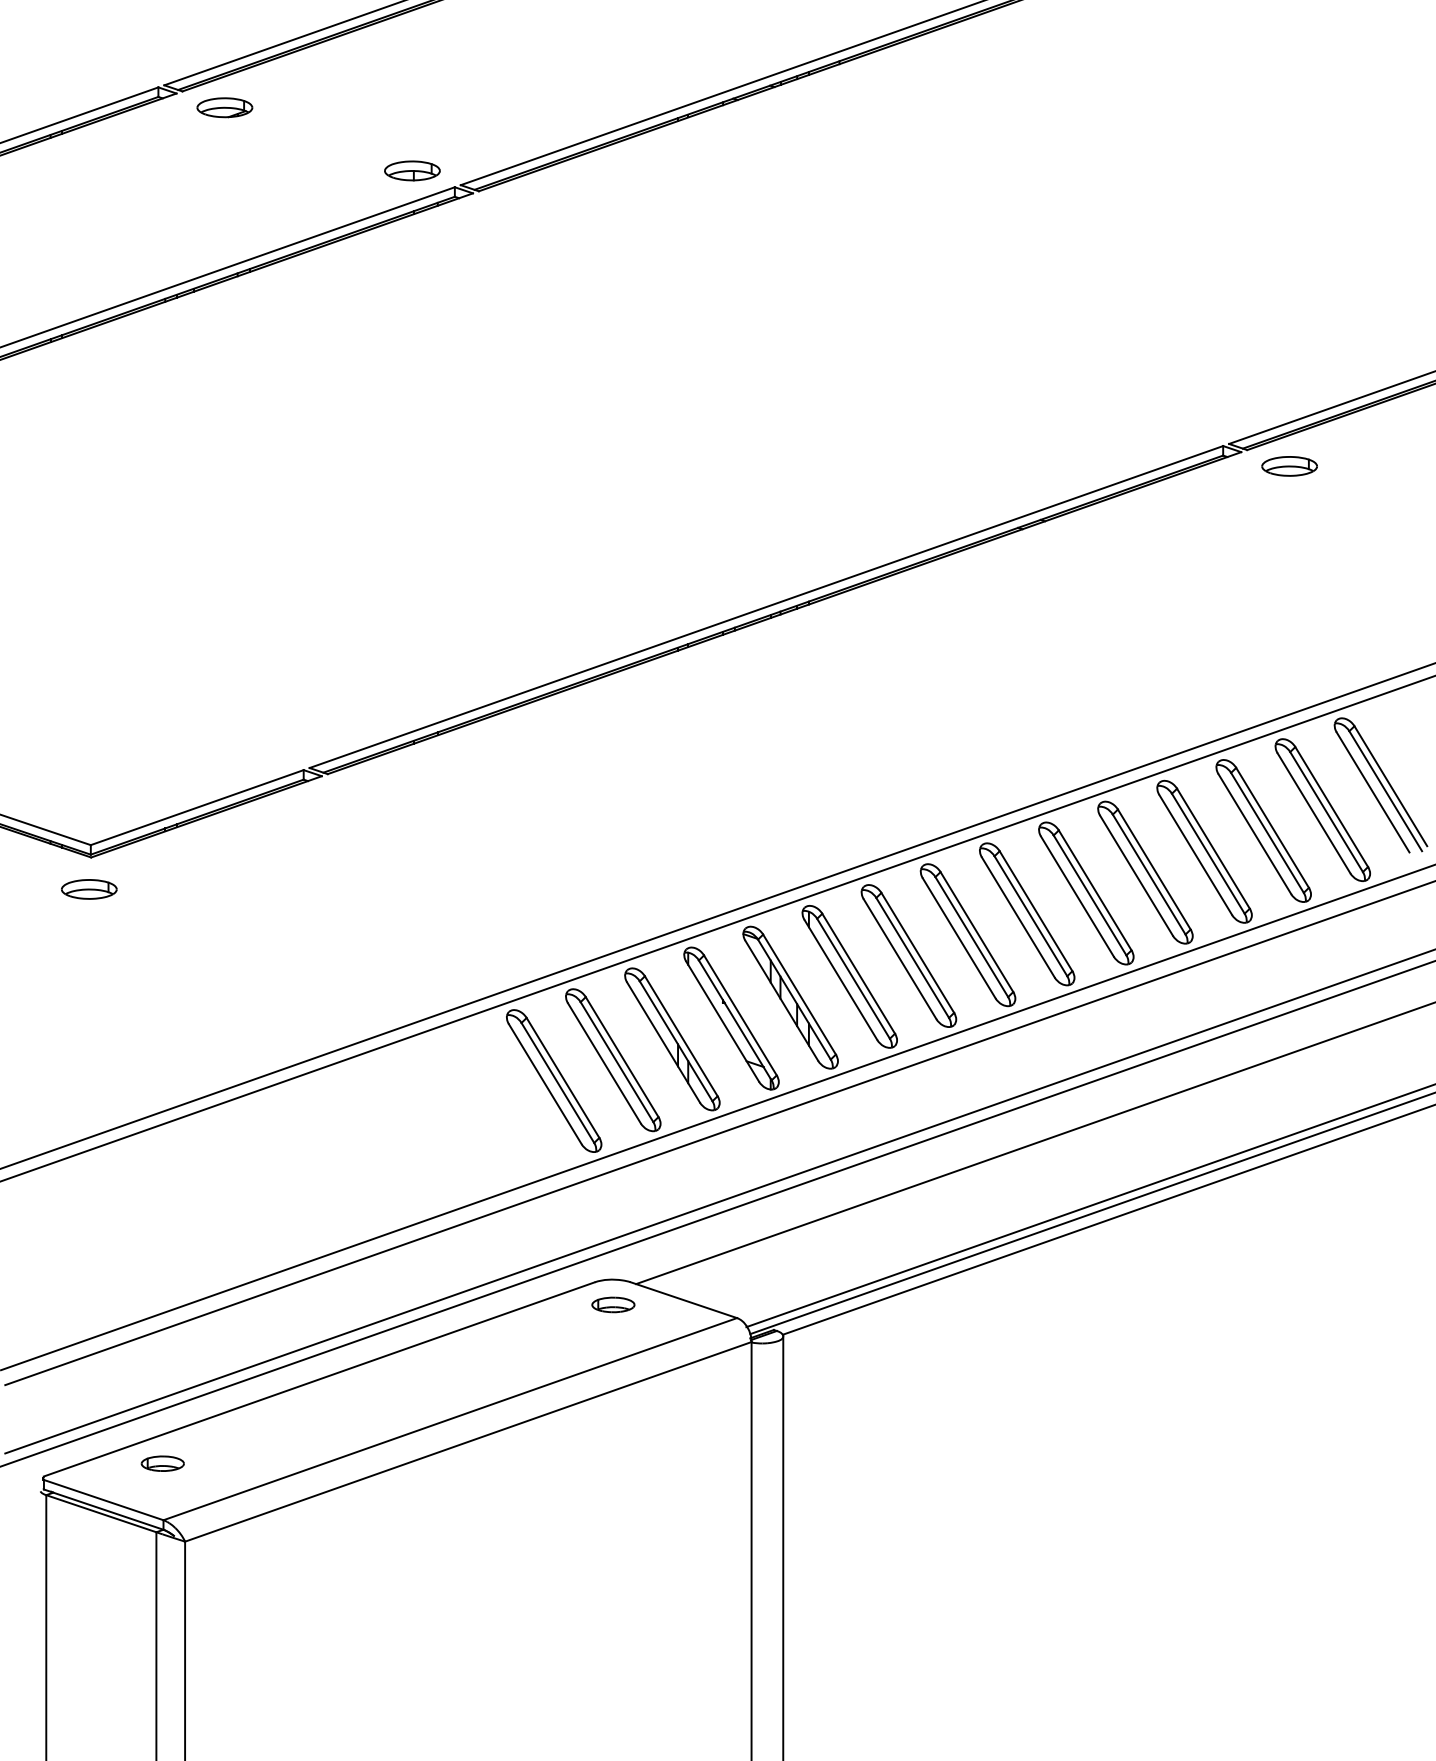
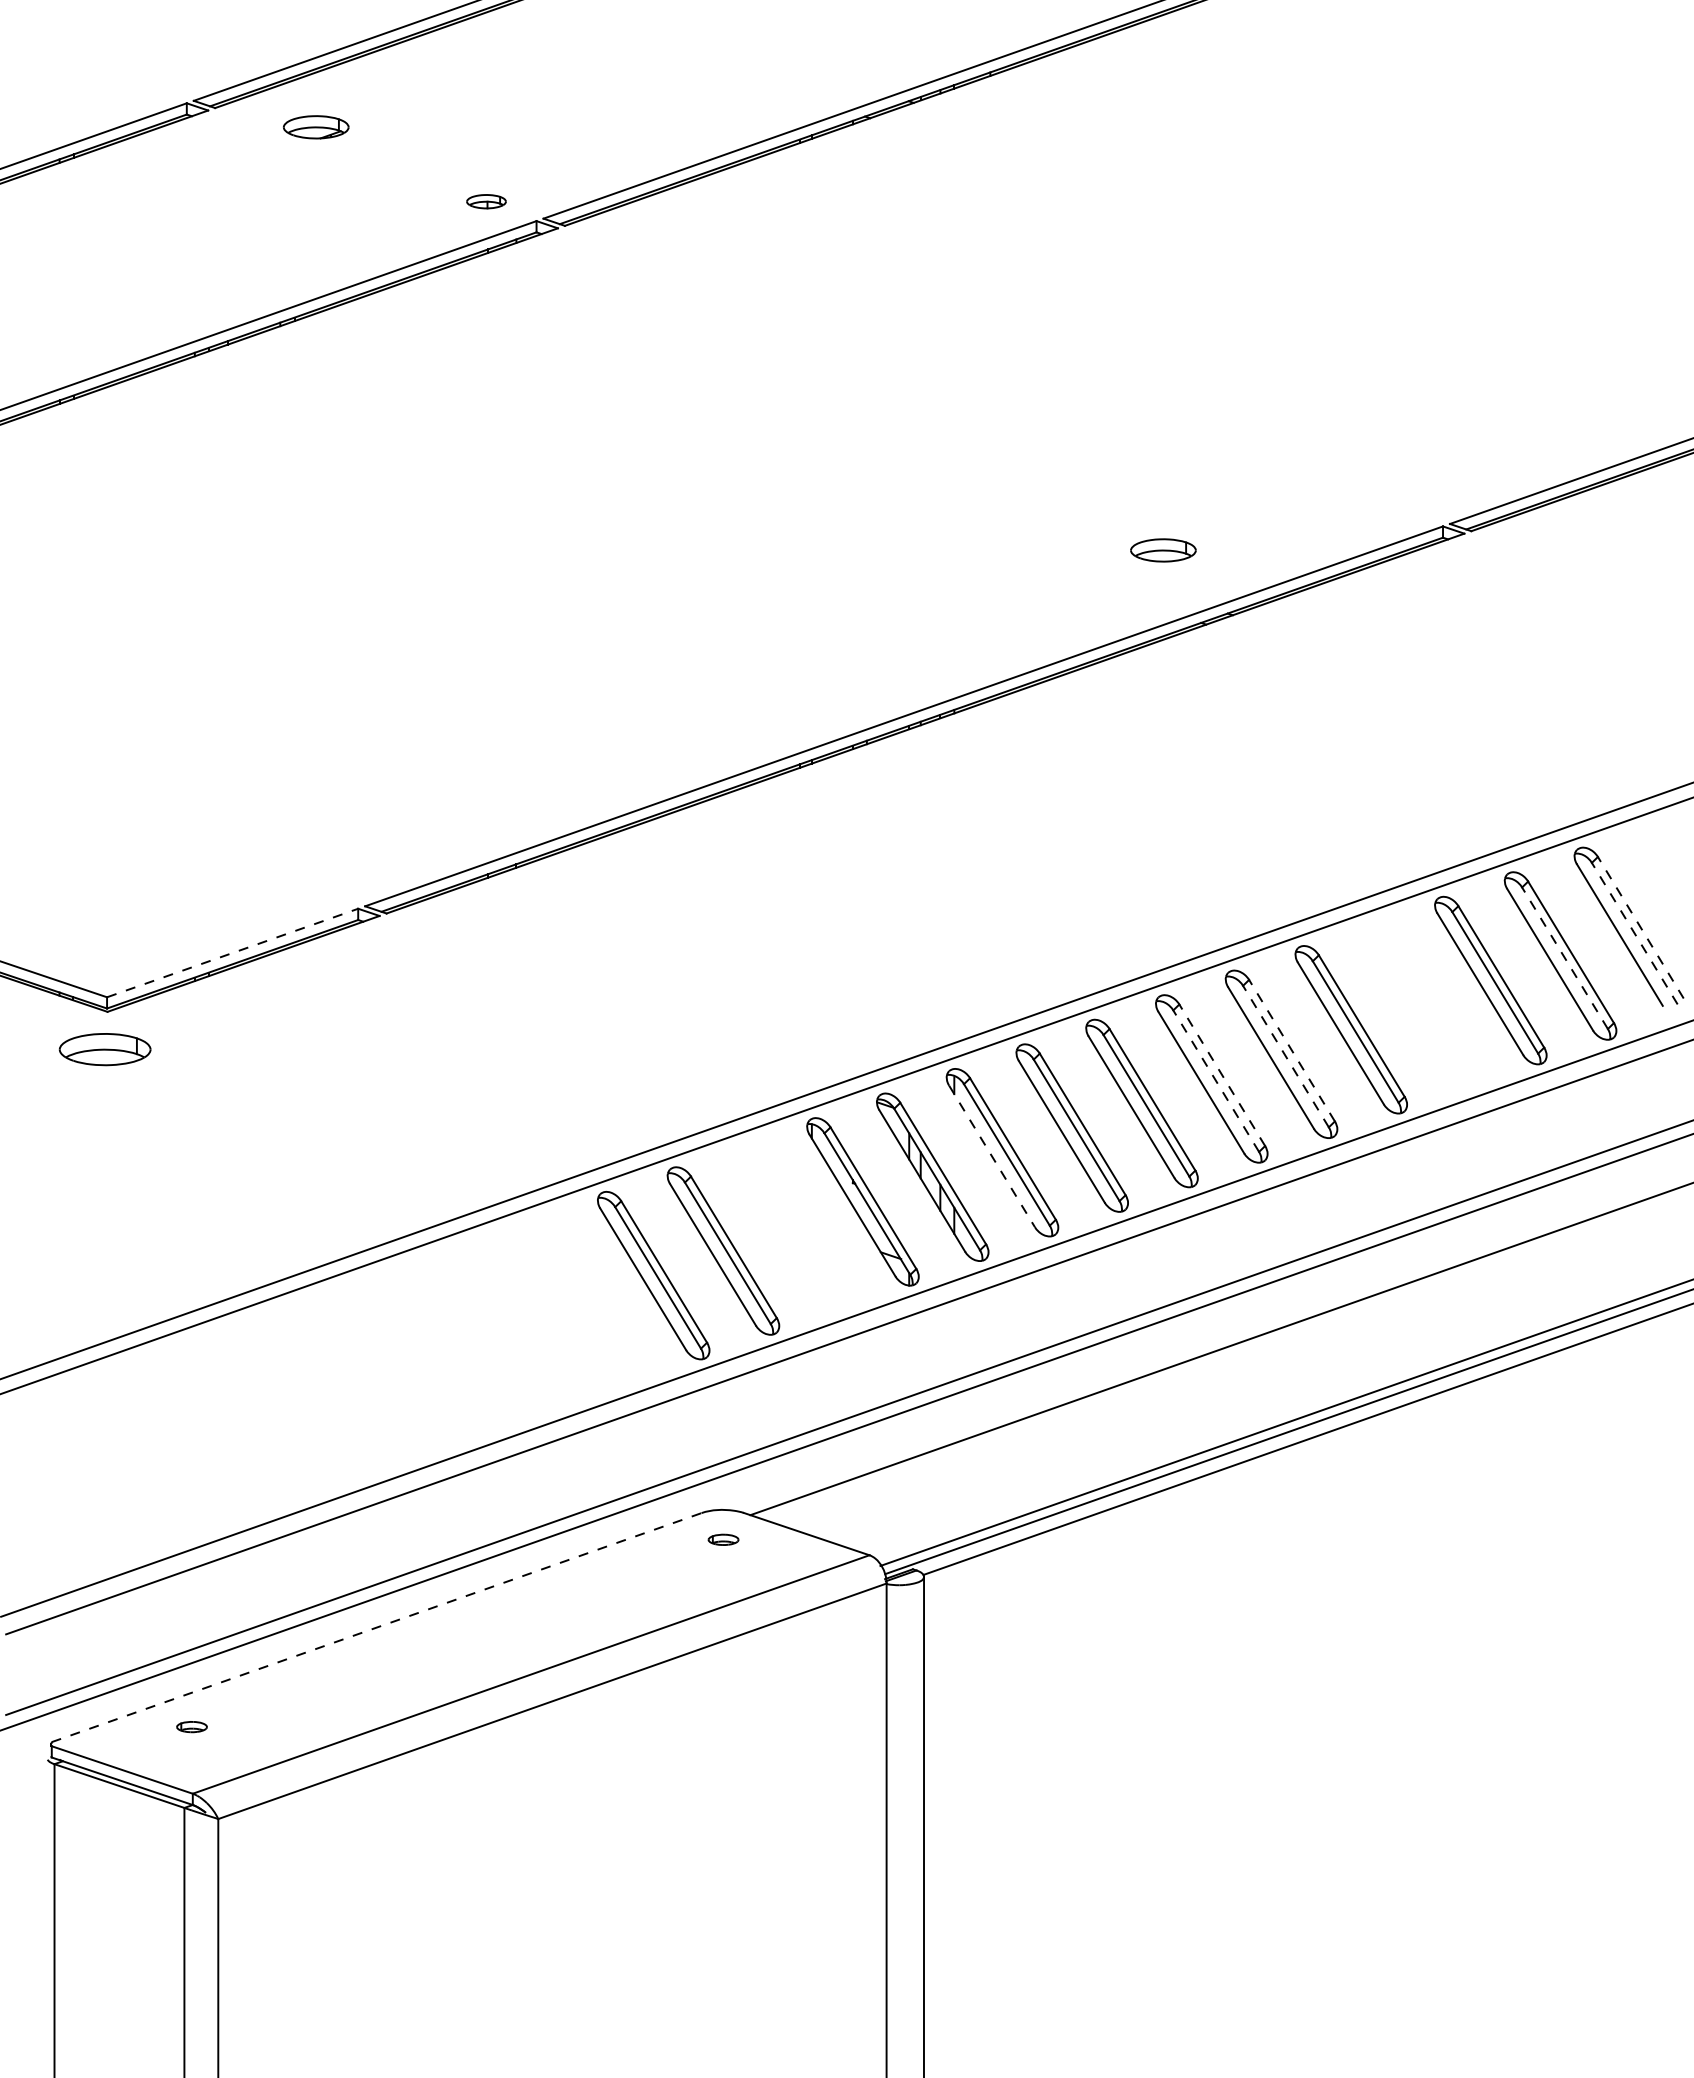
part: (225, 107) -> (316, 127), moved
part: (412, 170) -> (486, 201), size x0.6
part: (1289, 466) -> (1163, 550), moved
line: (1390, 785) -> (1640, 927), solid -> dashed
line: (1385, 791) -> (1634, 933), solid -> dashed
line: (197, 807) -> (233, 952), solid -> dashed
line: (1327, 812) -> (1565, 958), solid -> dashed
part: (1204, 851) -> (1420, 1004), removed
part: (89, 889) -> (105, 1049), size x1.4
line: (1095, 890) -> (1292, 1050), solid -> dashed
line: (1089, 895) -> (1285, 1056), solid -> dashed
line: (1036, 911) -> (1222, 1075), solid -> dashed
line: (1031, 916) -> (1216, 1081), solid -> dashed
line: (841, 980) -> (992, 1156), solid -> dashed
part: (671, 1039) -> (792, 1226), removed
part: (613, 1304) -> (723, 1539), size x0.6
line: (319, 1379) -> (376, 1627), solid -> dashed
part: (162, 1463) -> (191, 1726), size x0.6

